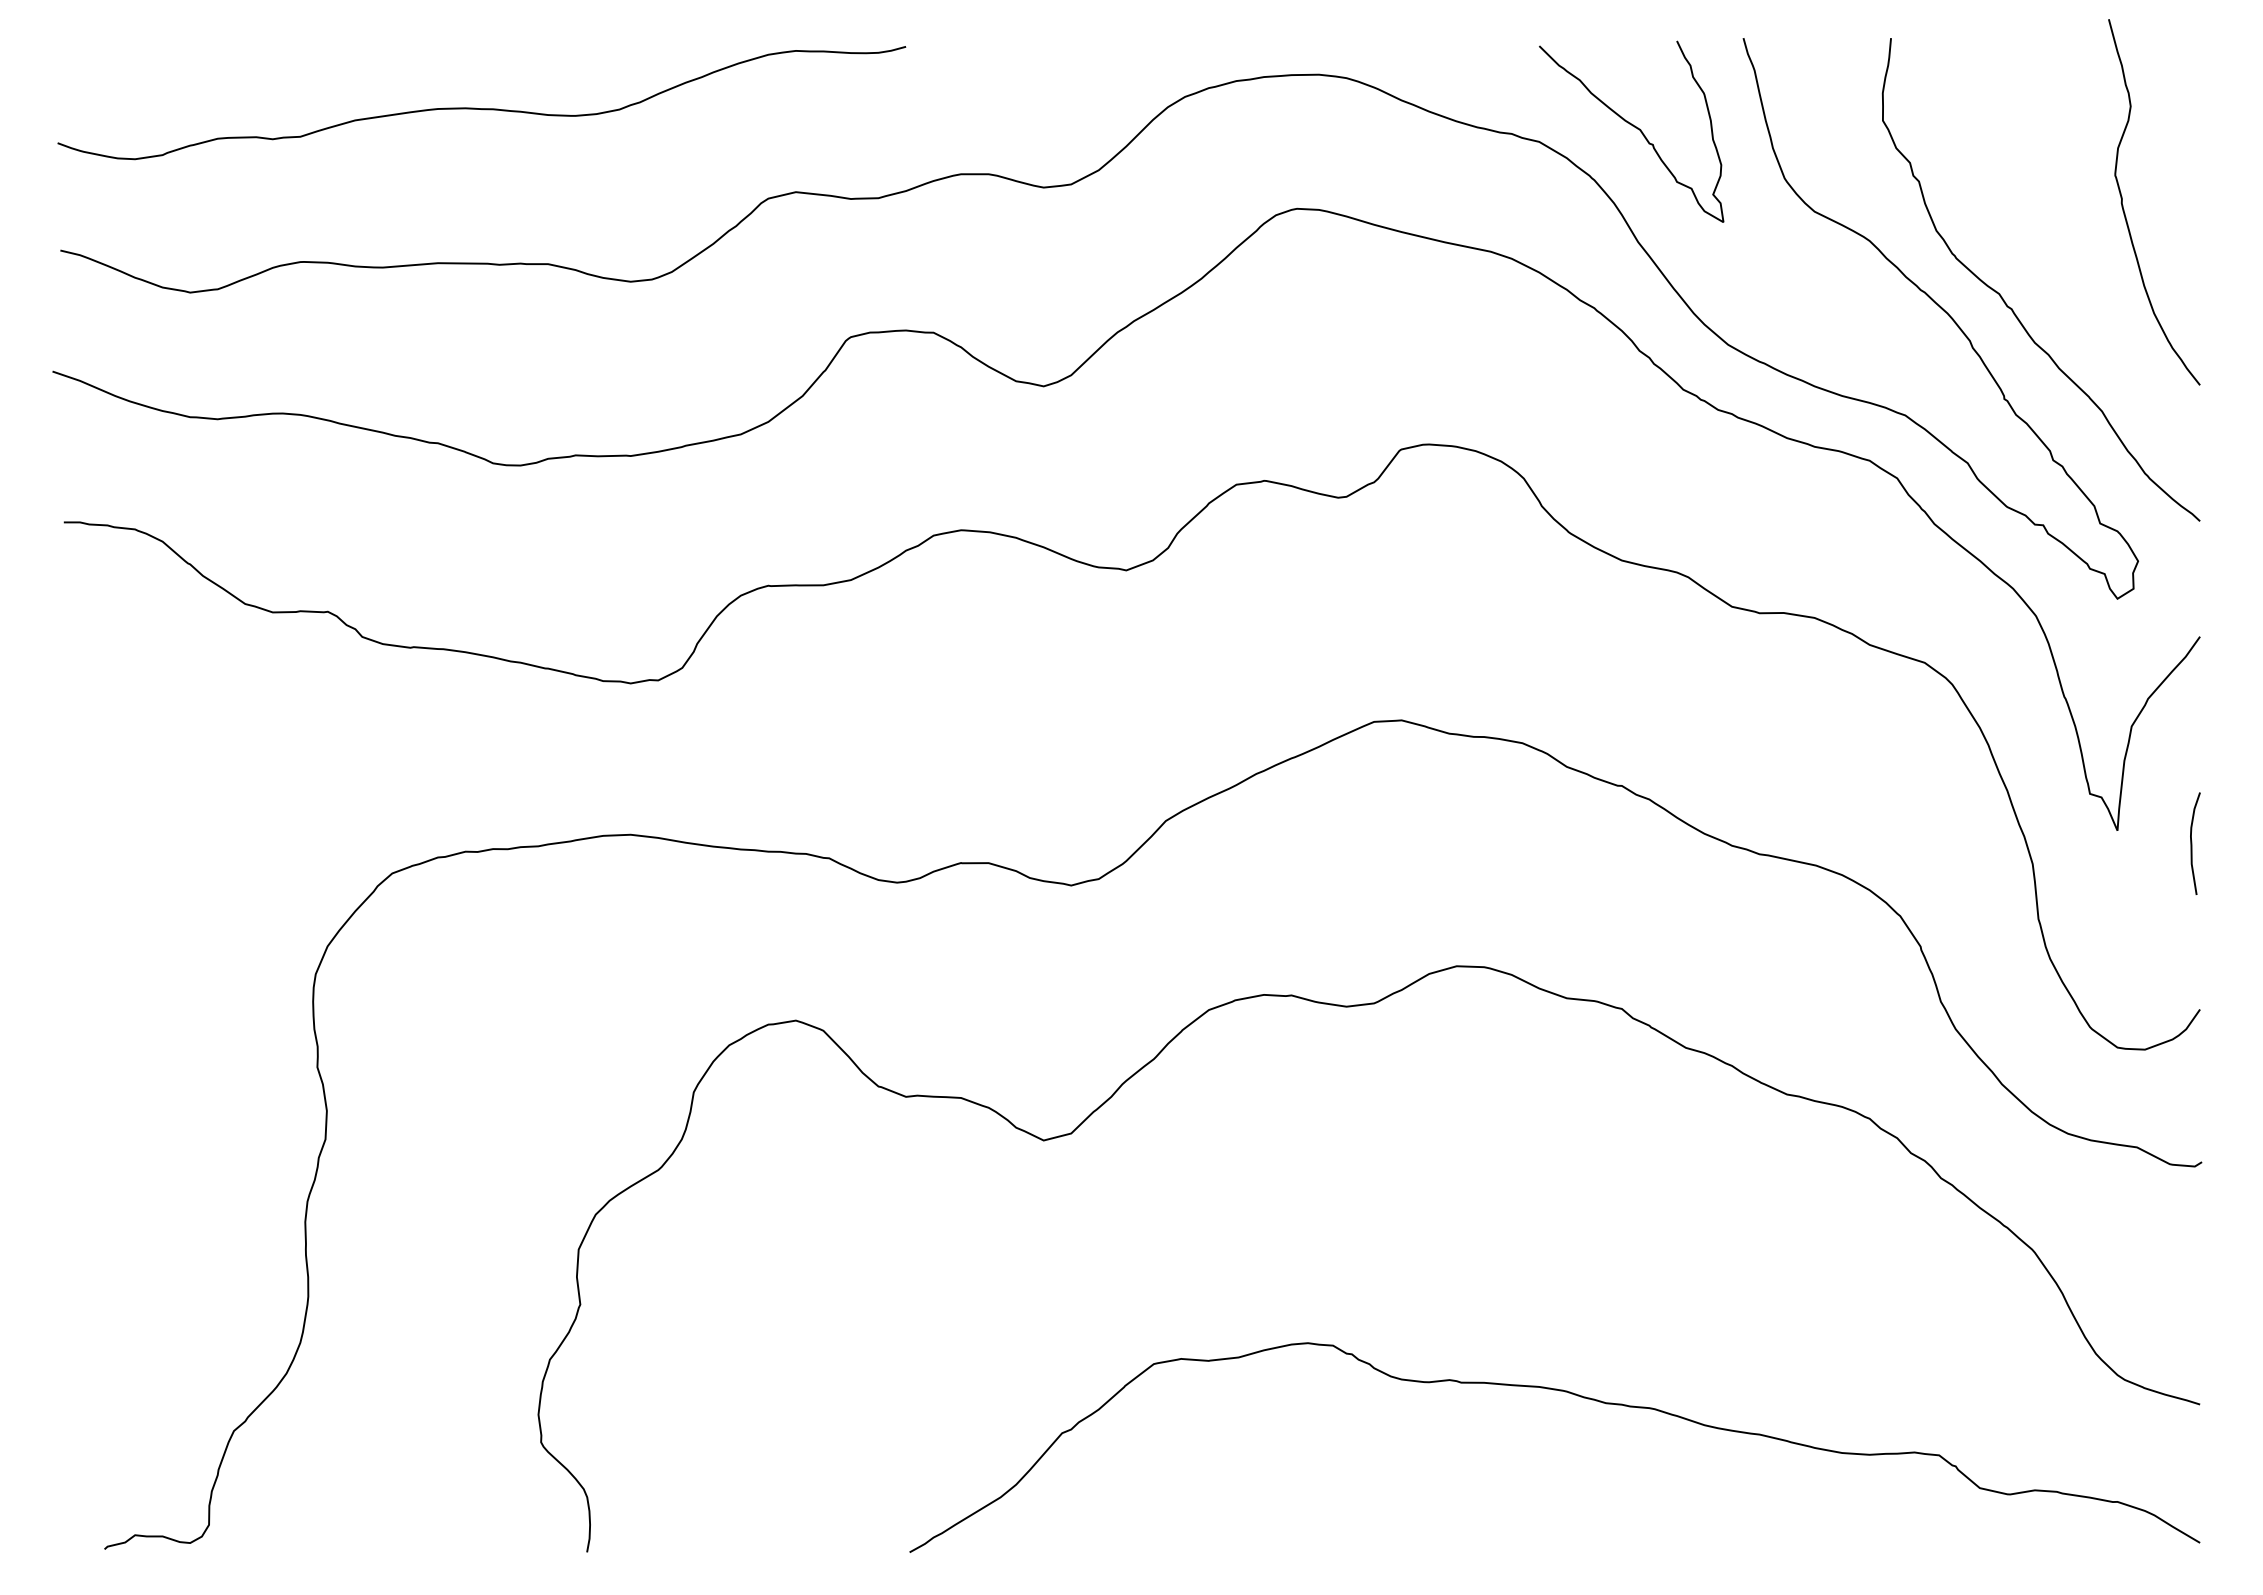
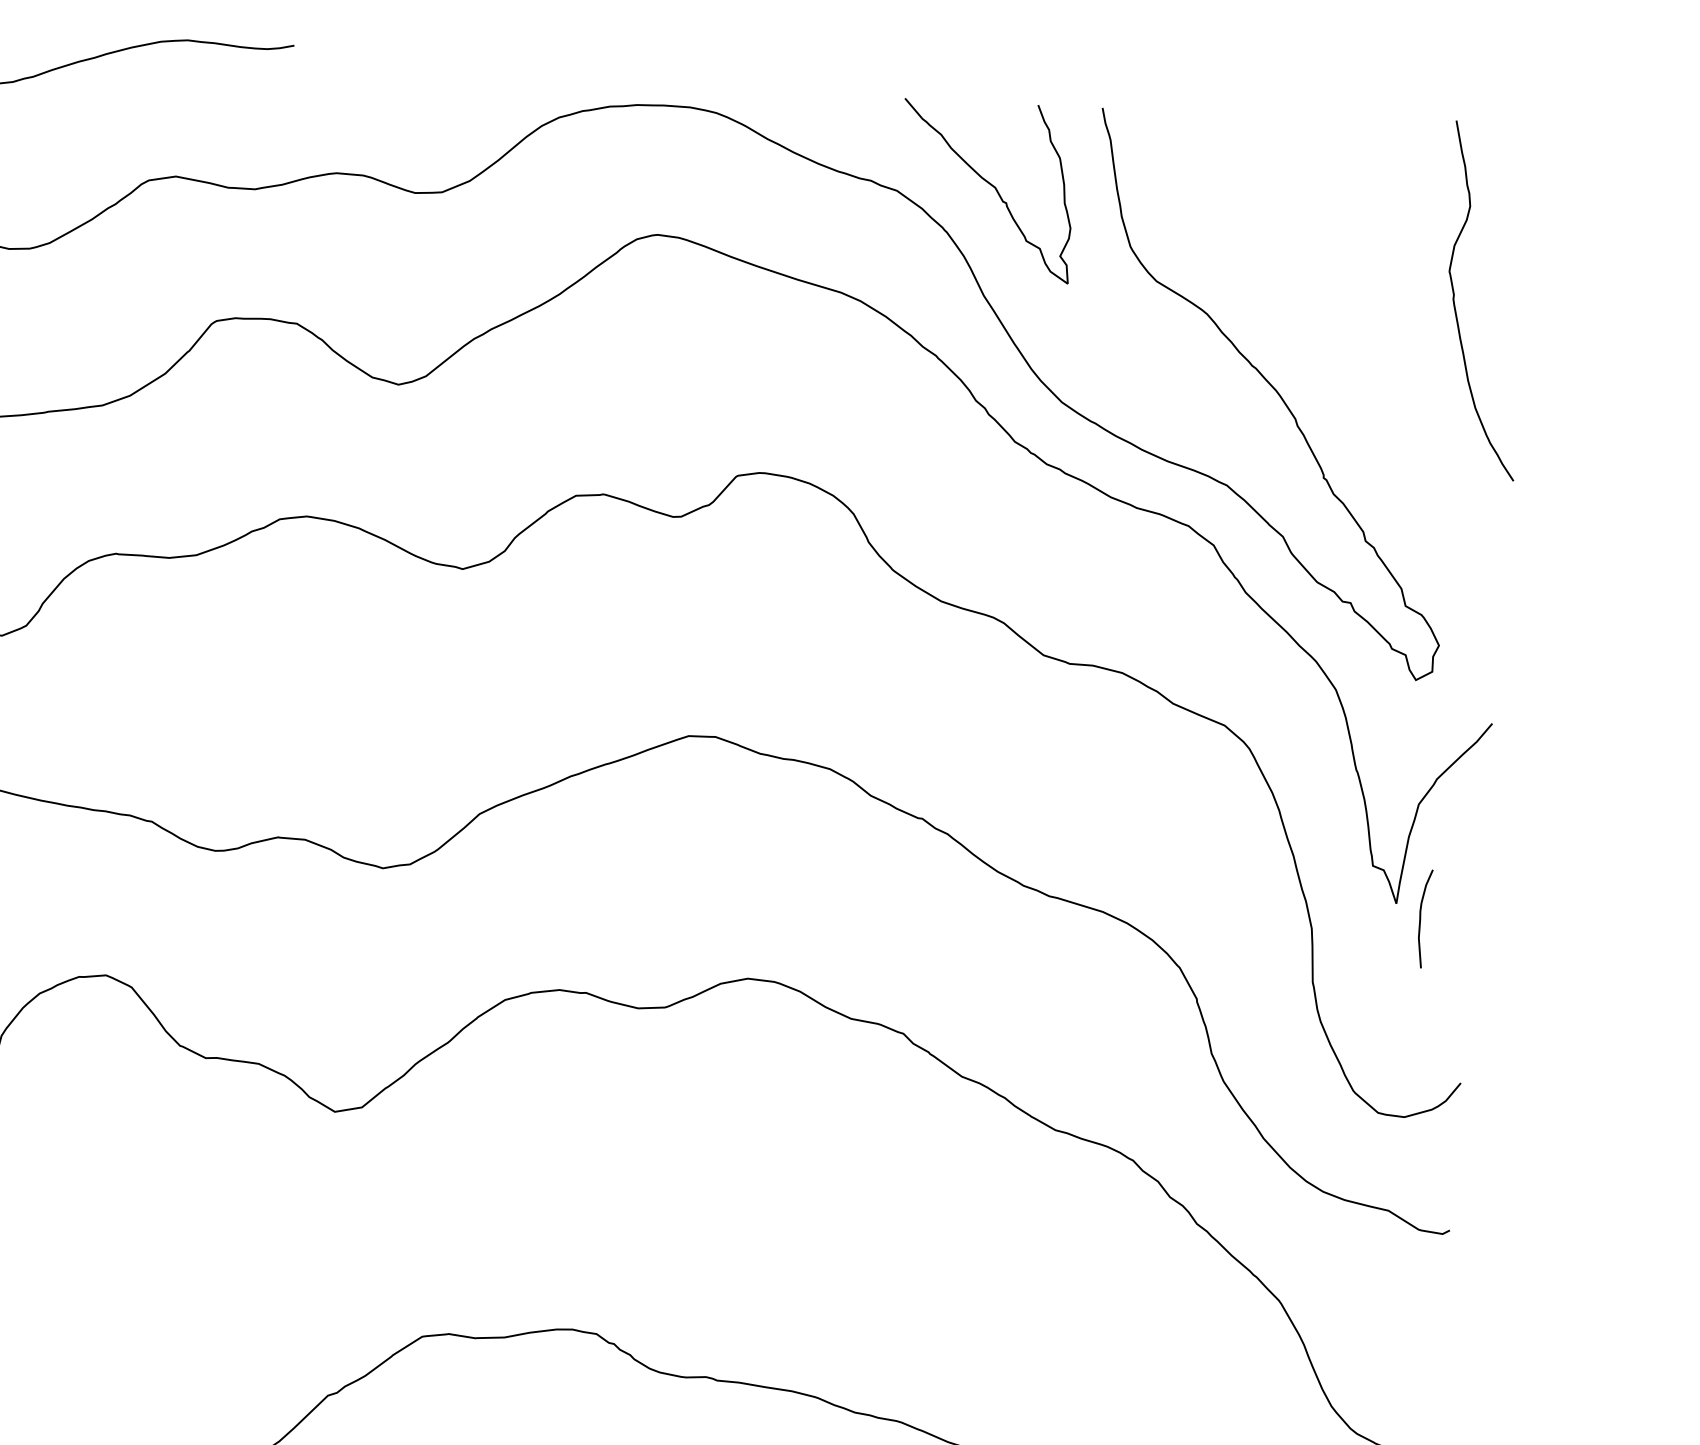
curve: (2011, 307) -> (1338, 390), removed
curve: (2192, 843) -> (1421, 918), moved

